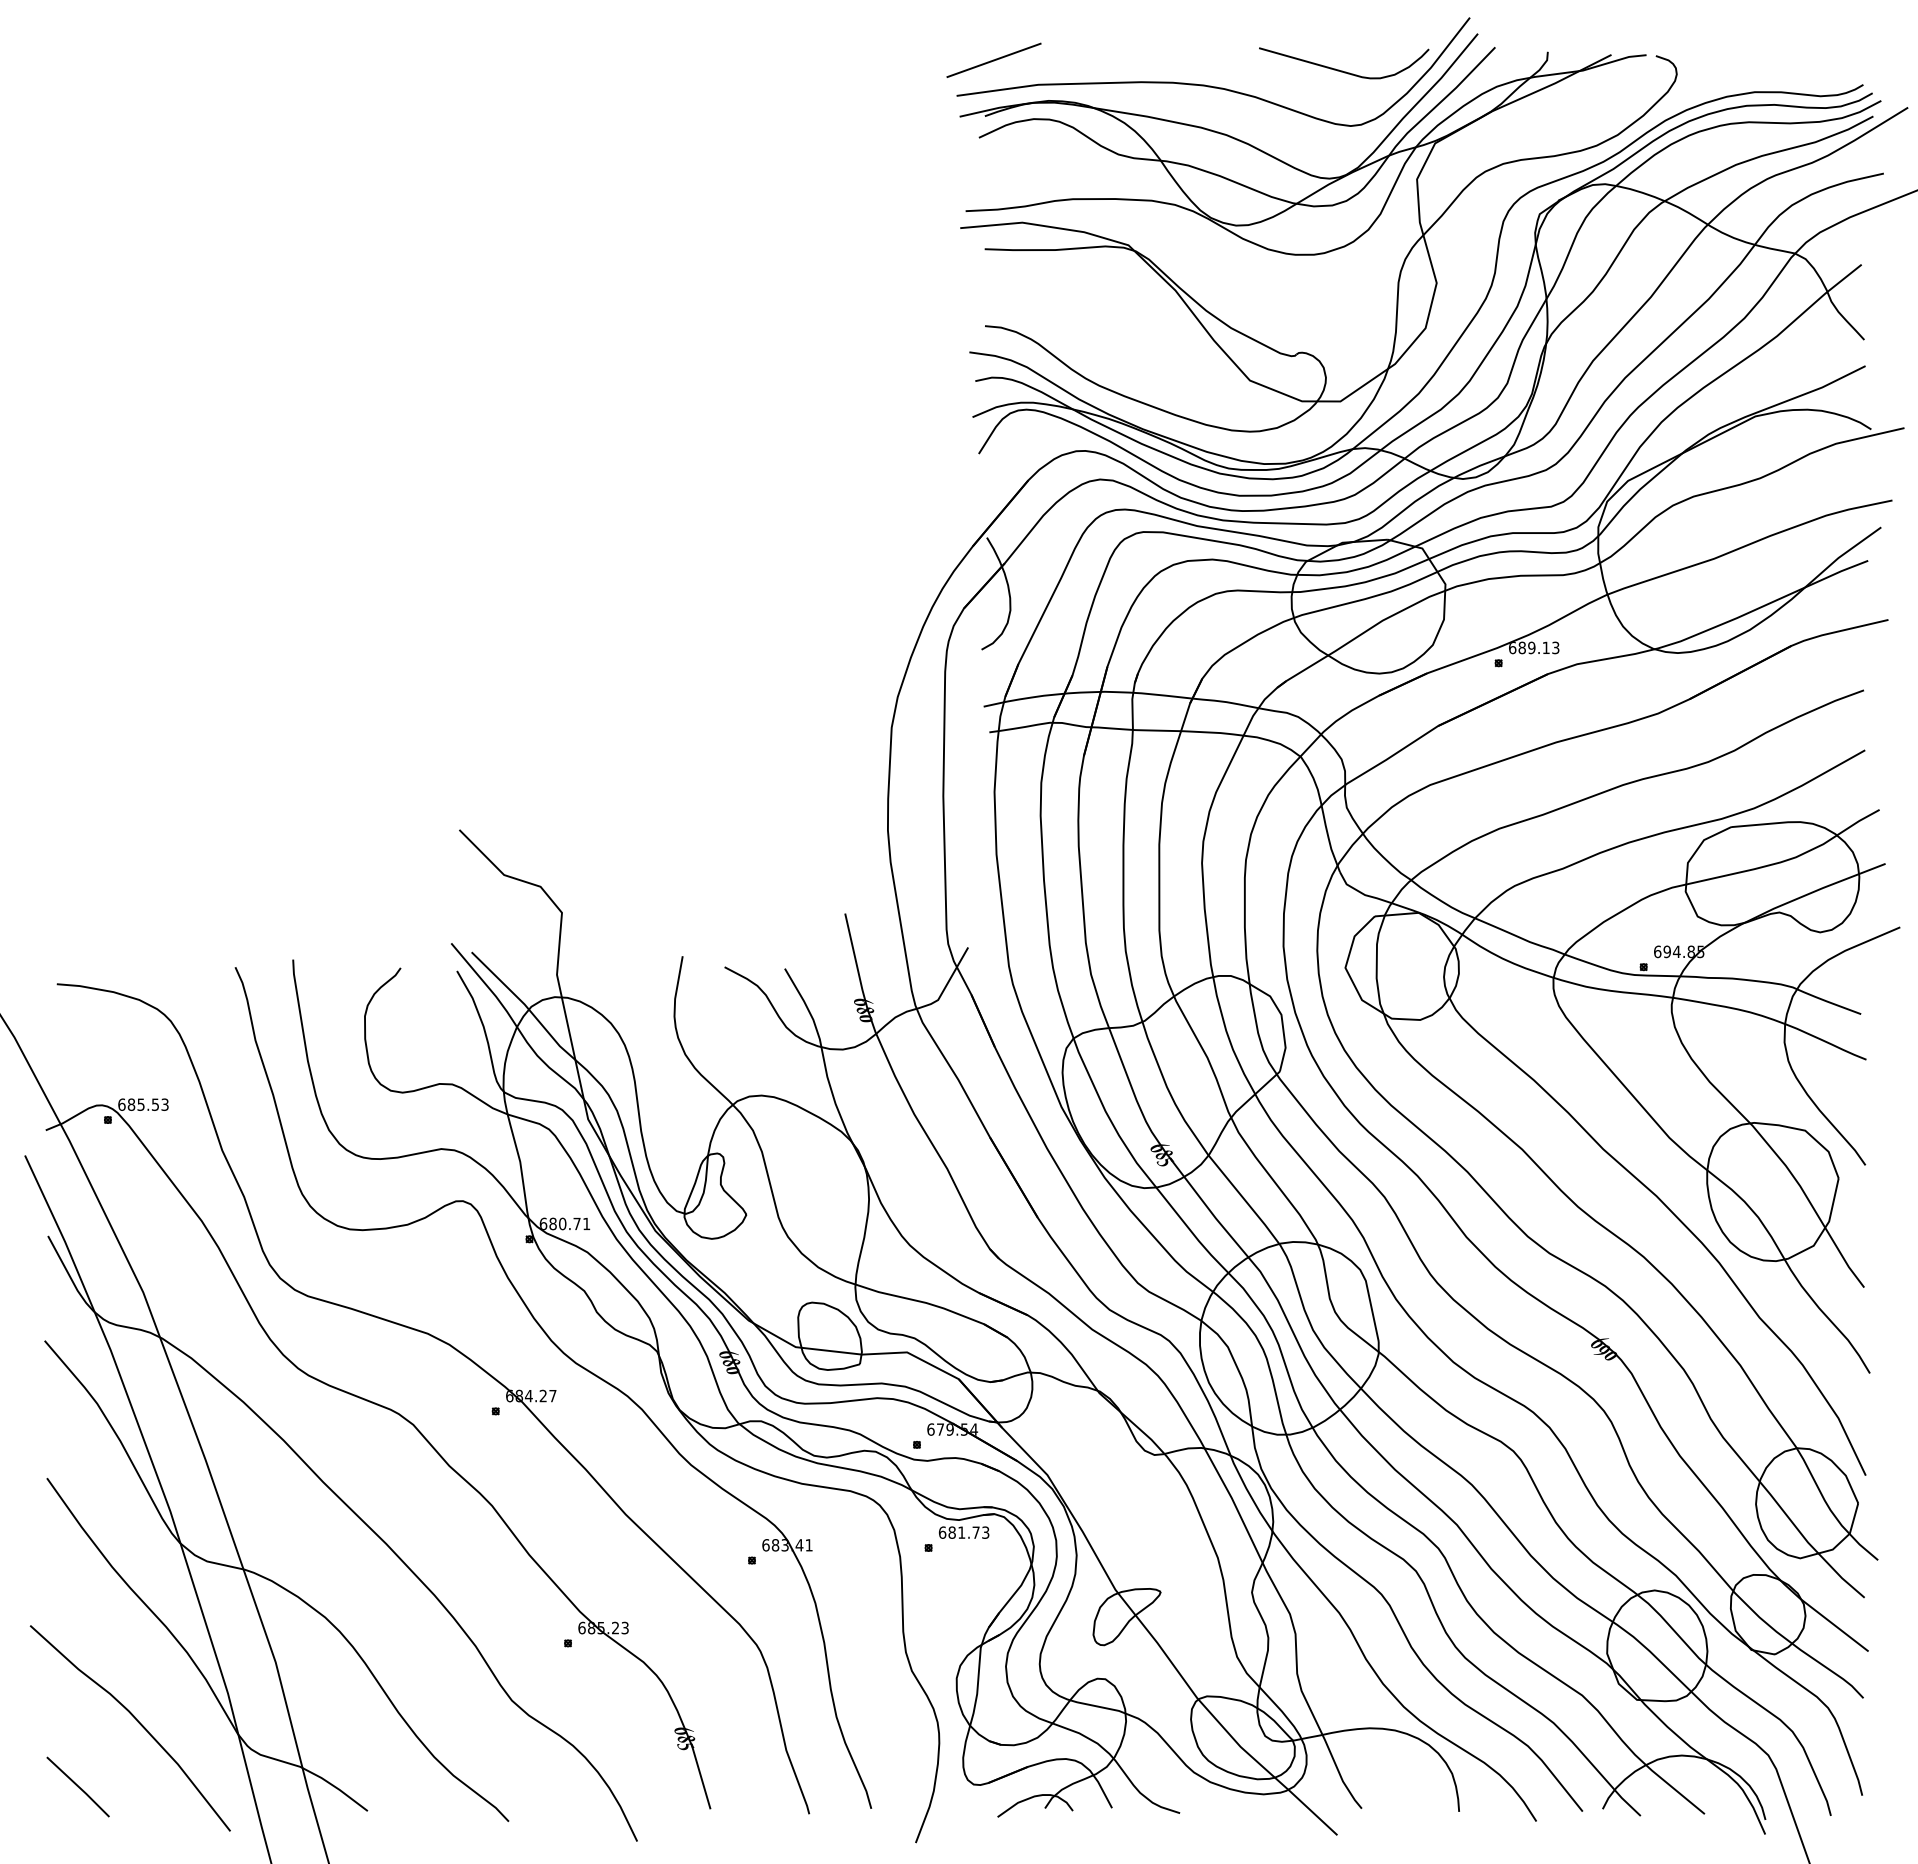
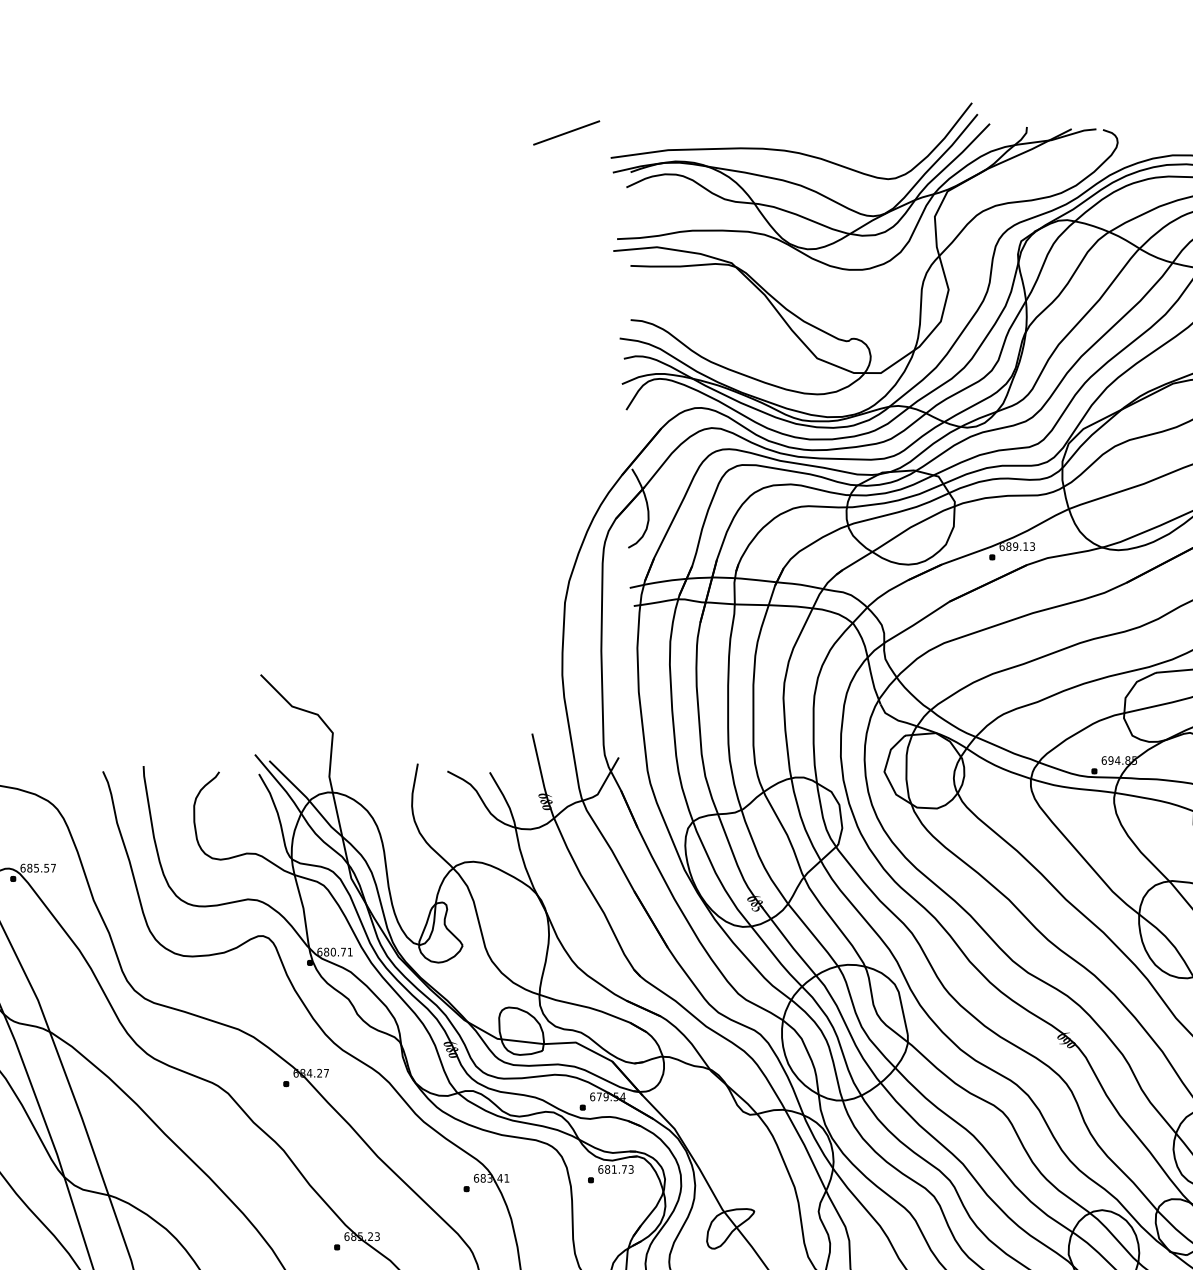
line: (993, 59) -> (566, 132), moved
curve: (1342, 70) -> (882, 140), removed
text: (164, 1104) -> (53, 868), 685.53 -> 685.57

